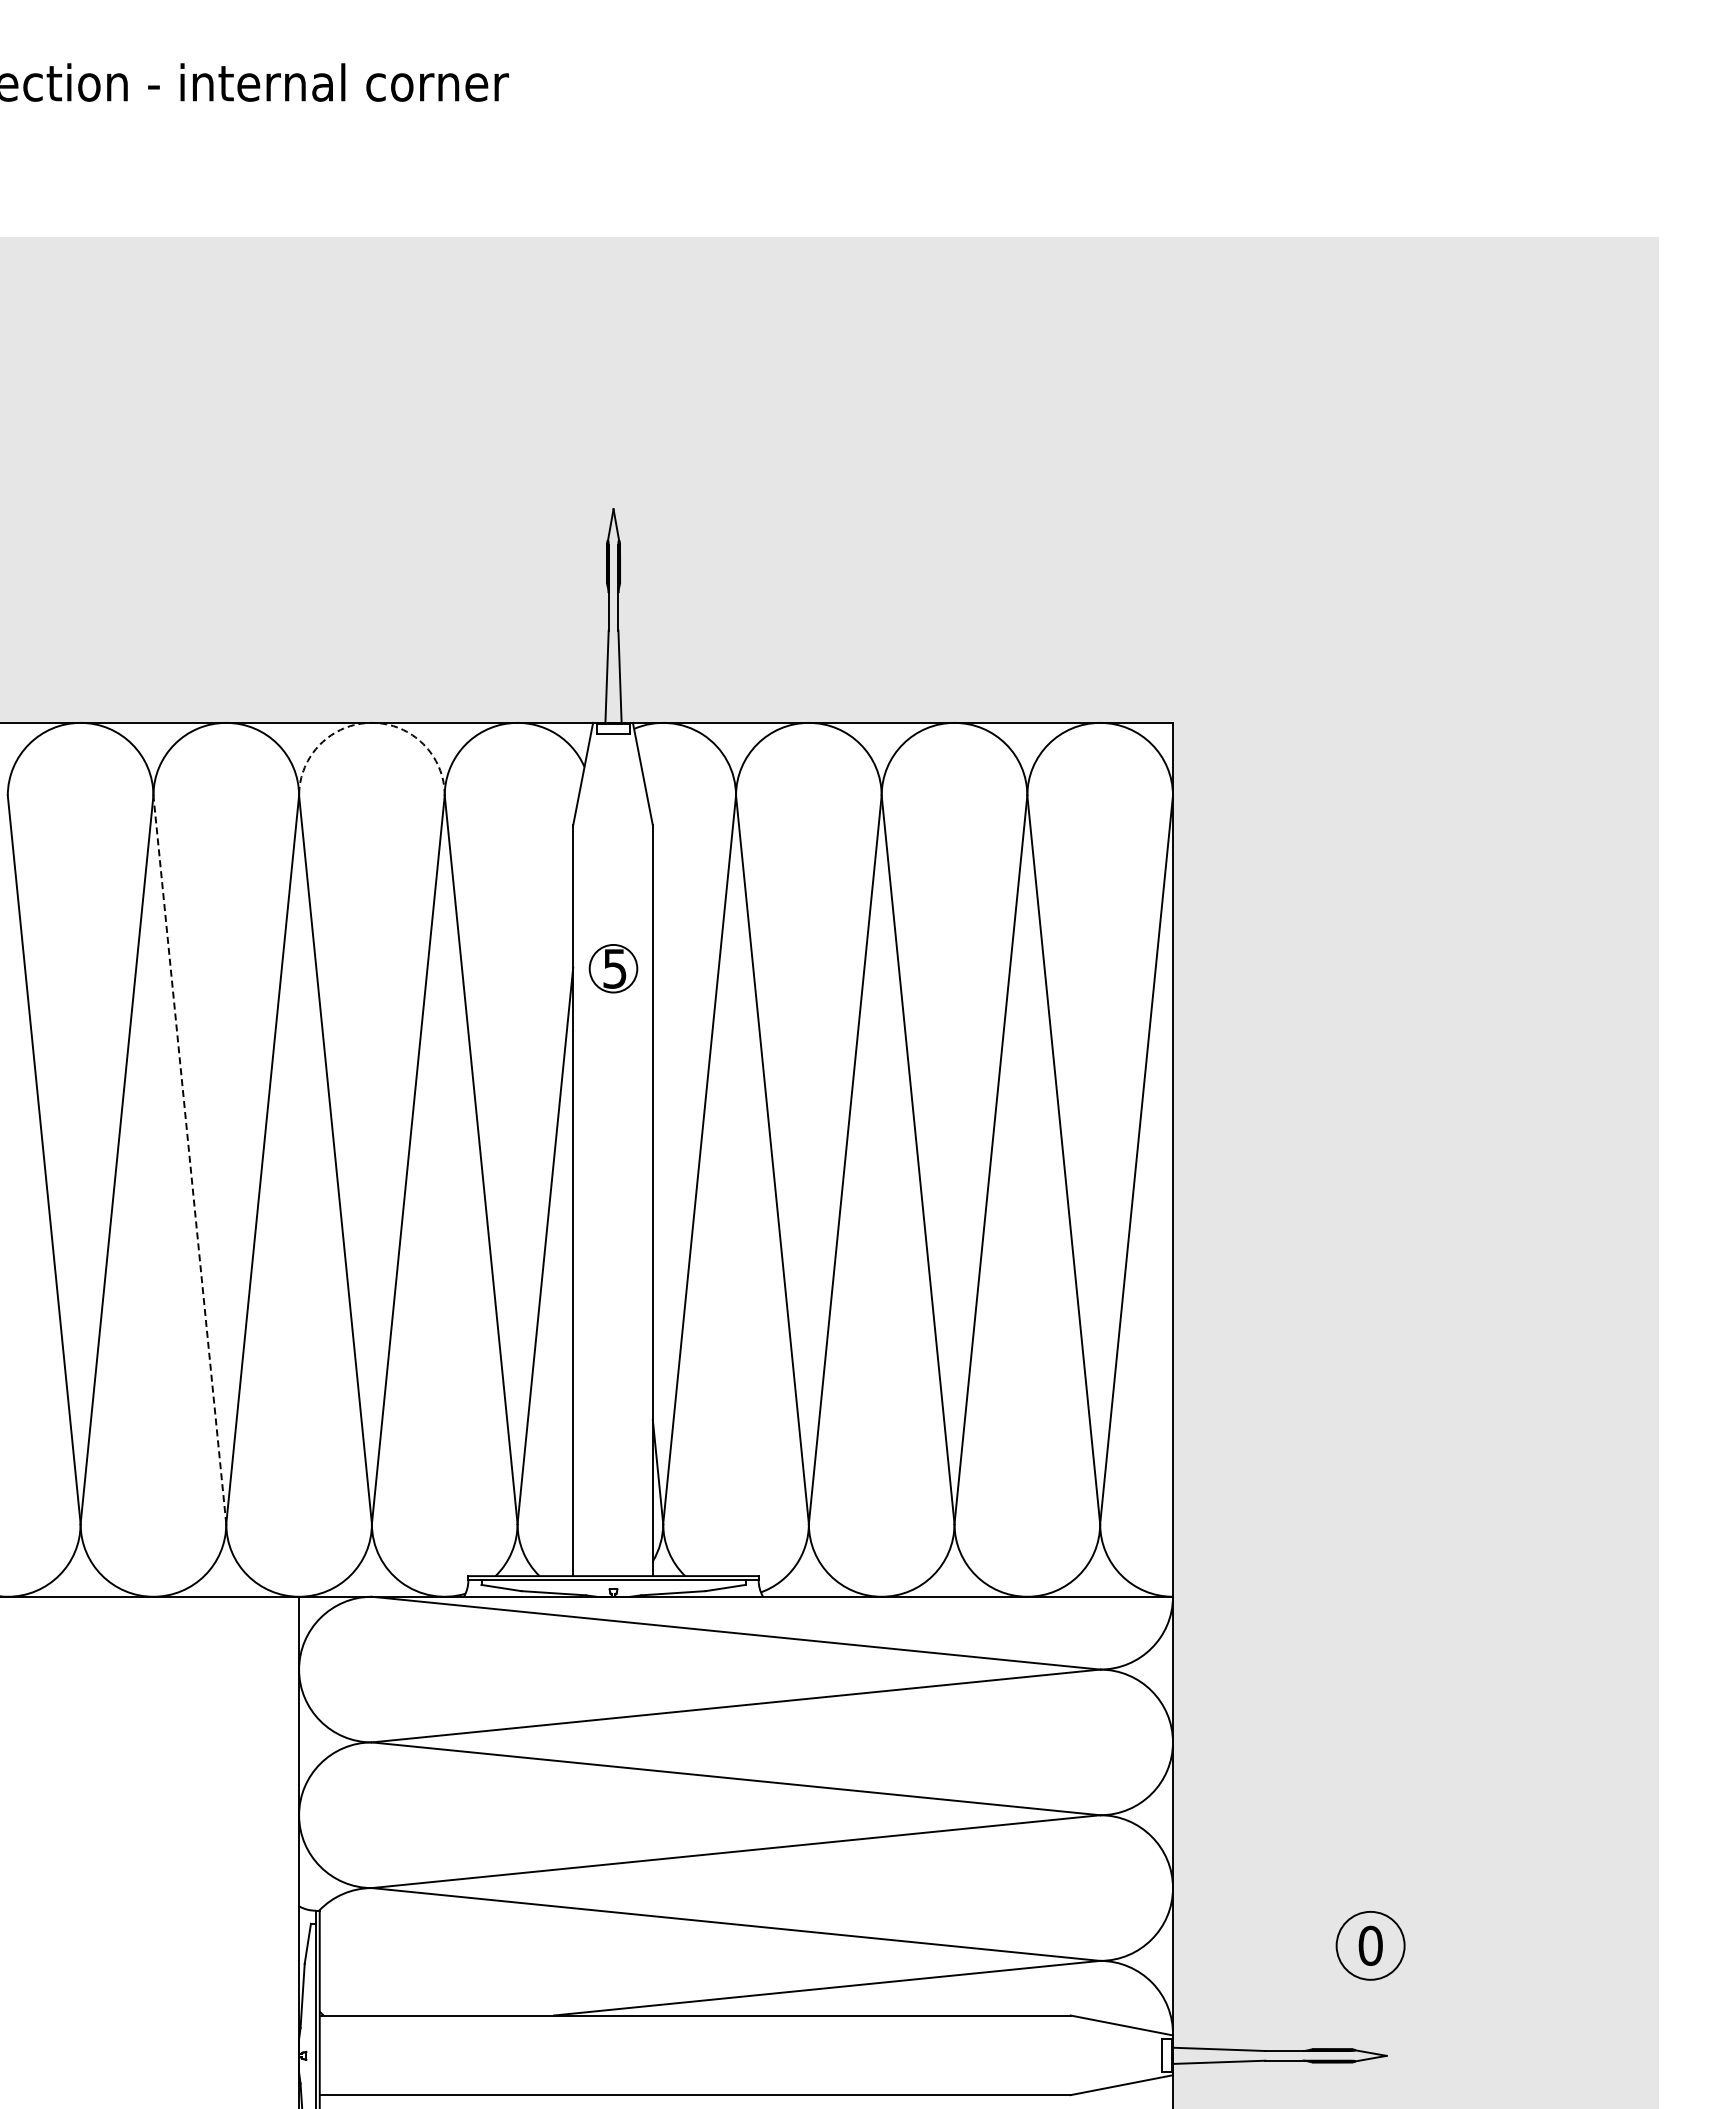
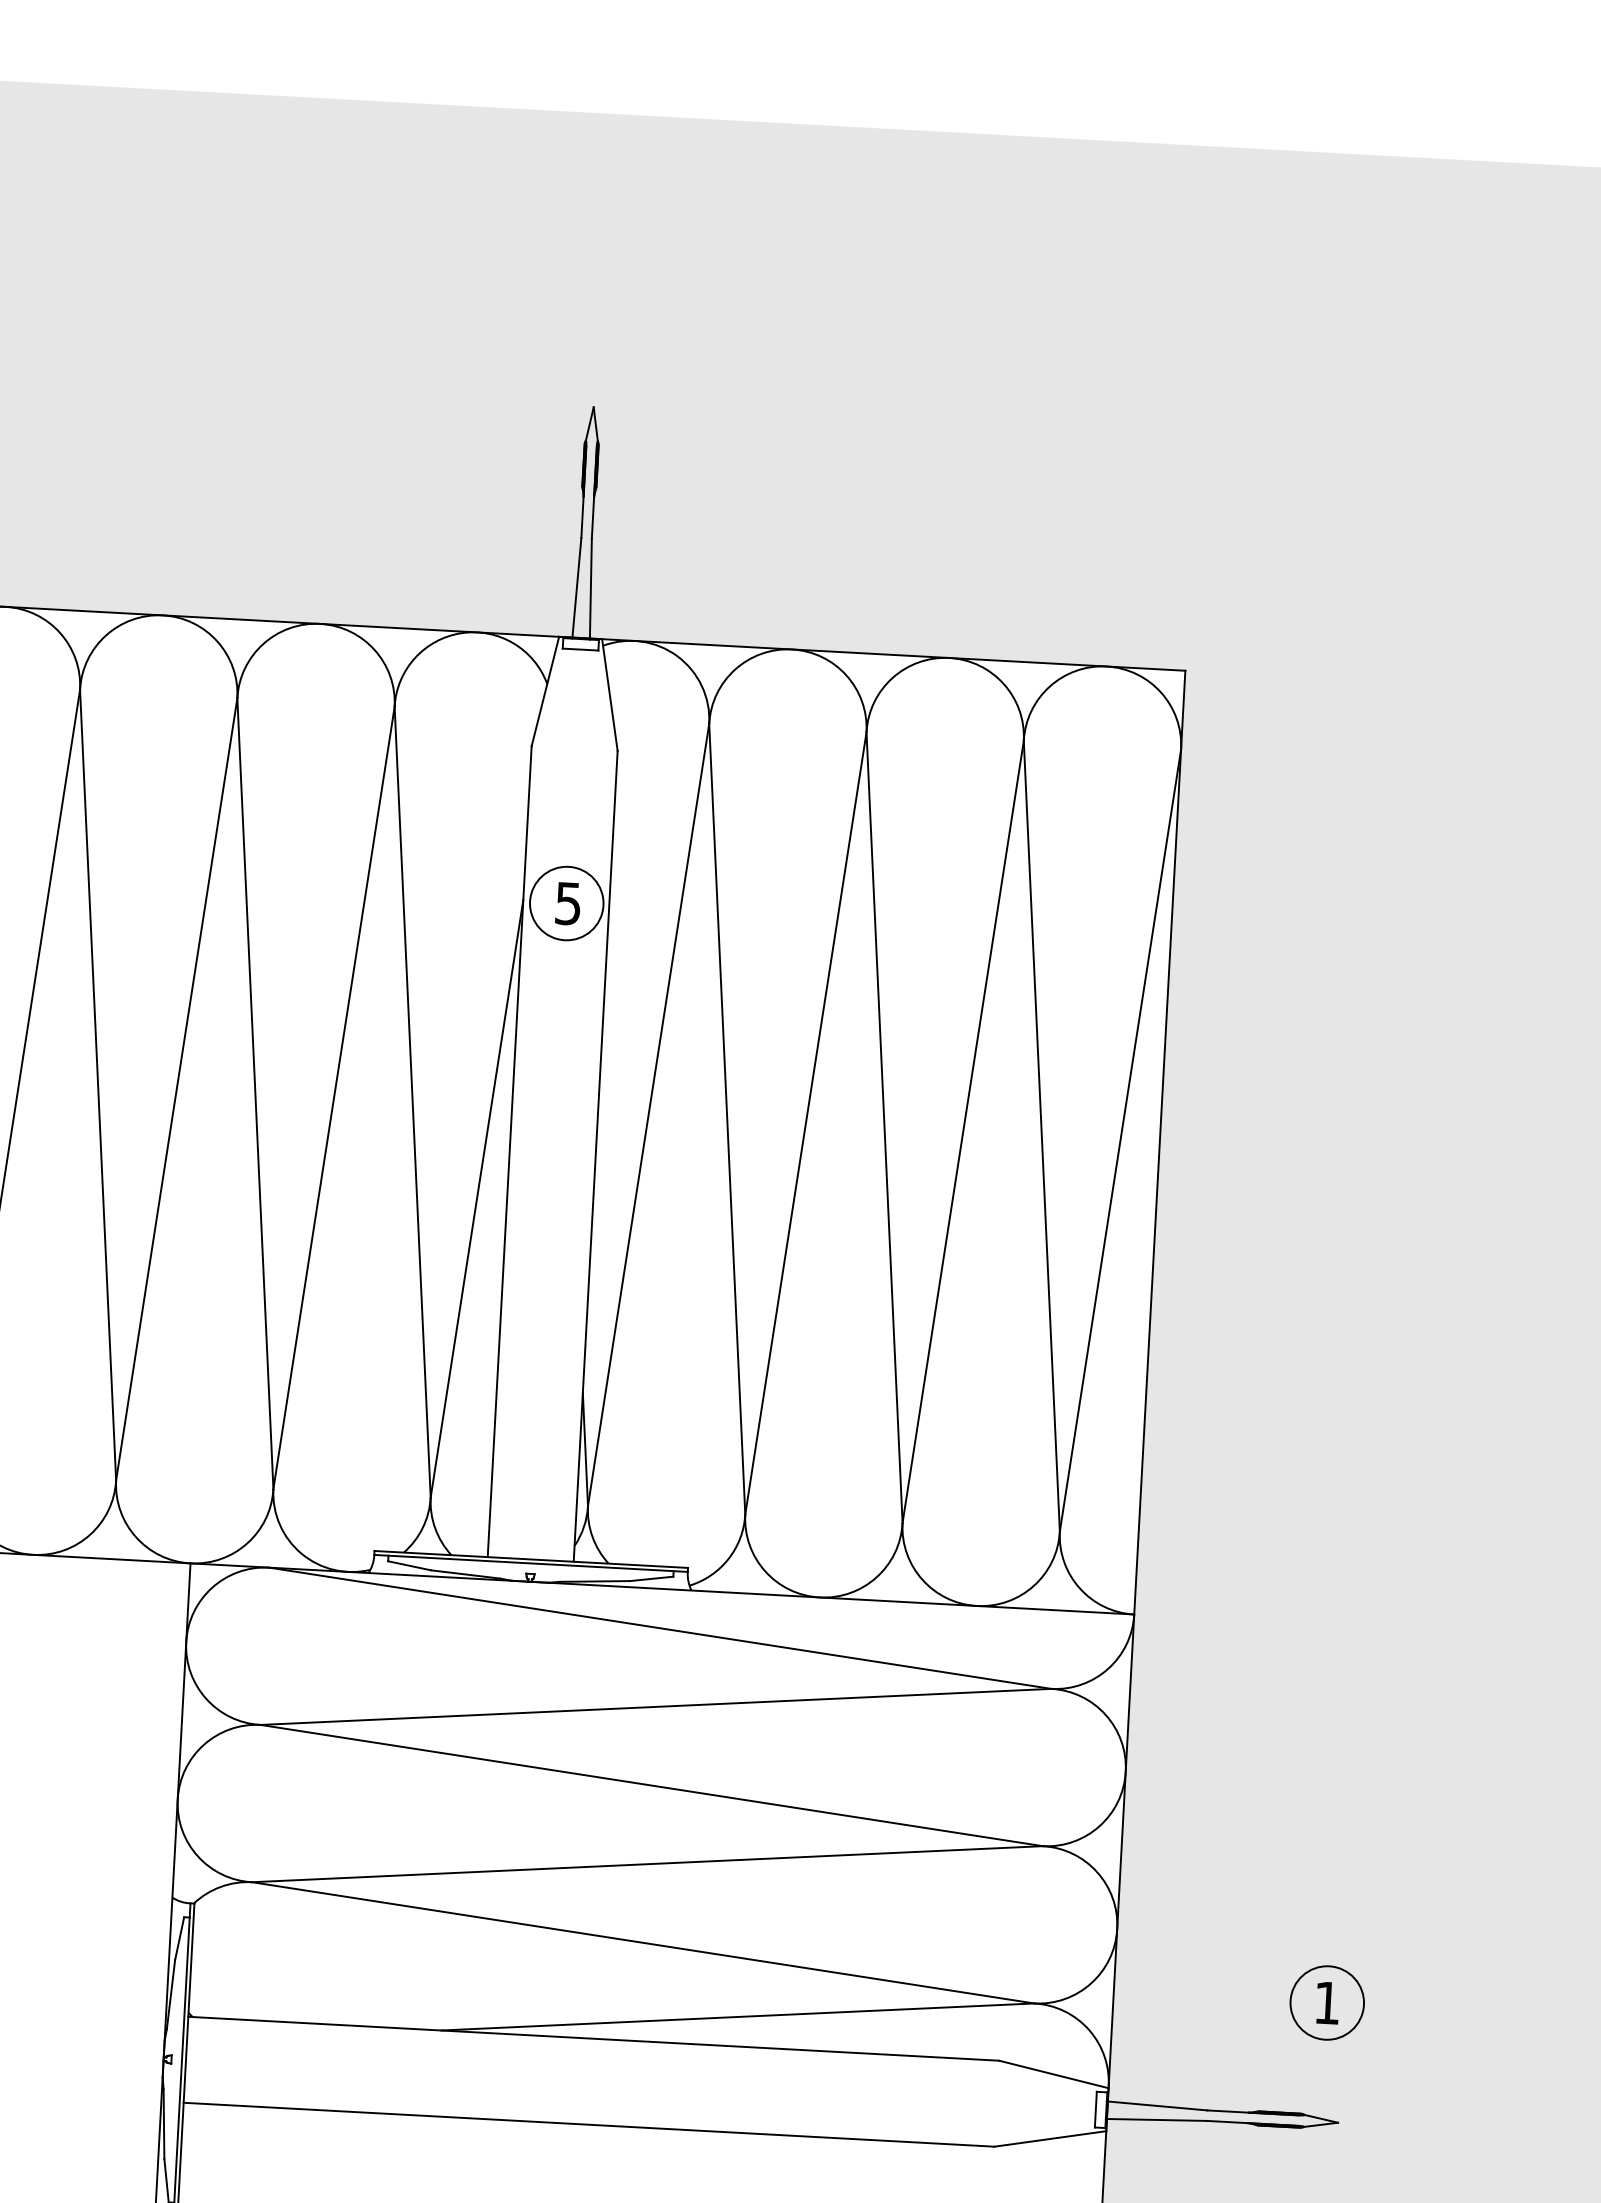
arc: (371, 722) -> (319, 623), dashed -> solid
circle: (613, 968) -> (566, 903), size x1.43
line: (189, 1159) -> (97, 1084), dashed -> solid
text: (1370, 1945) -> (1327, 2002), 0 -> 1

